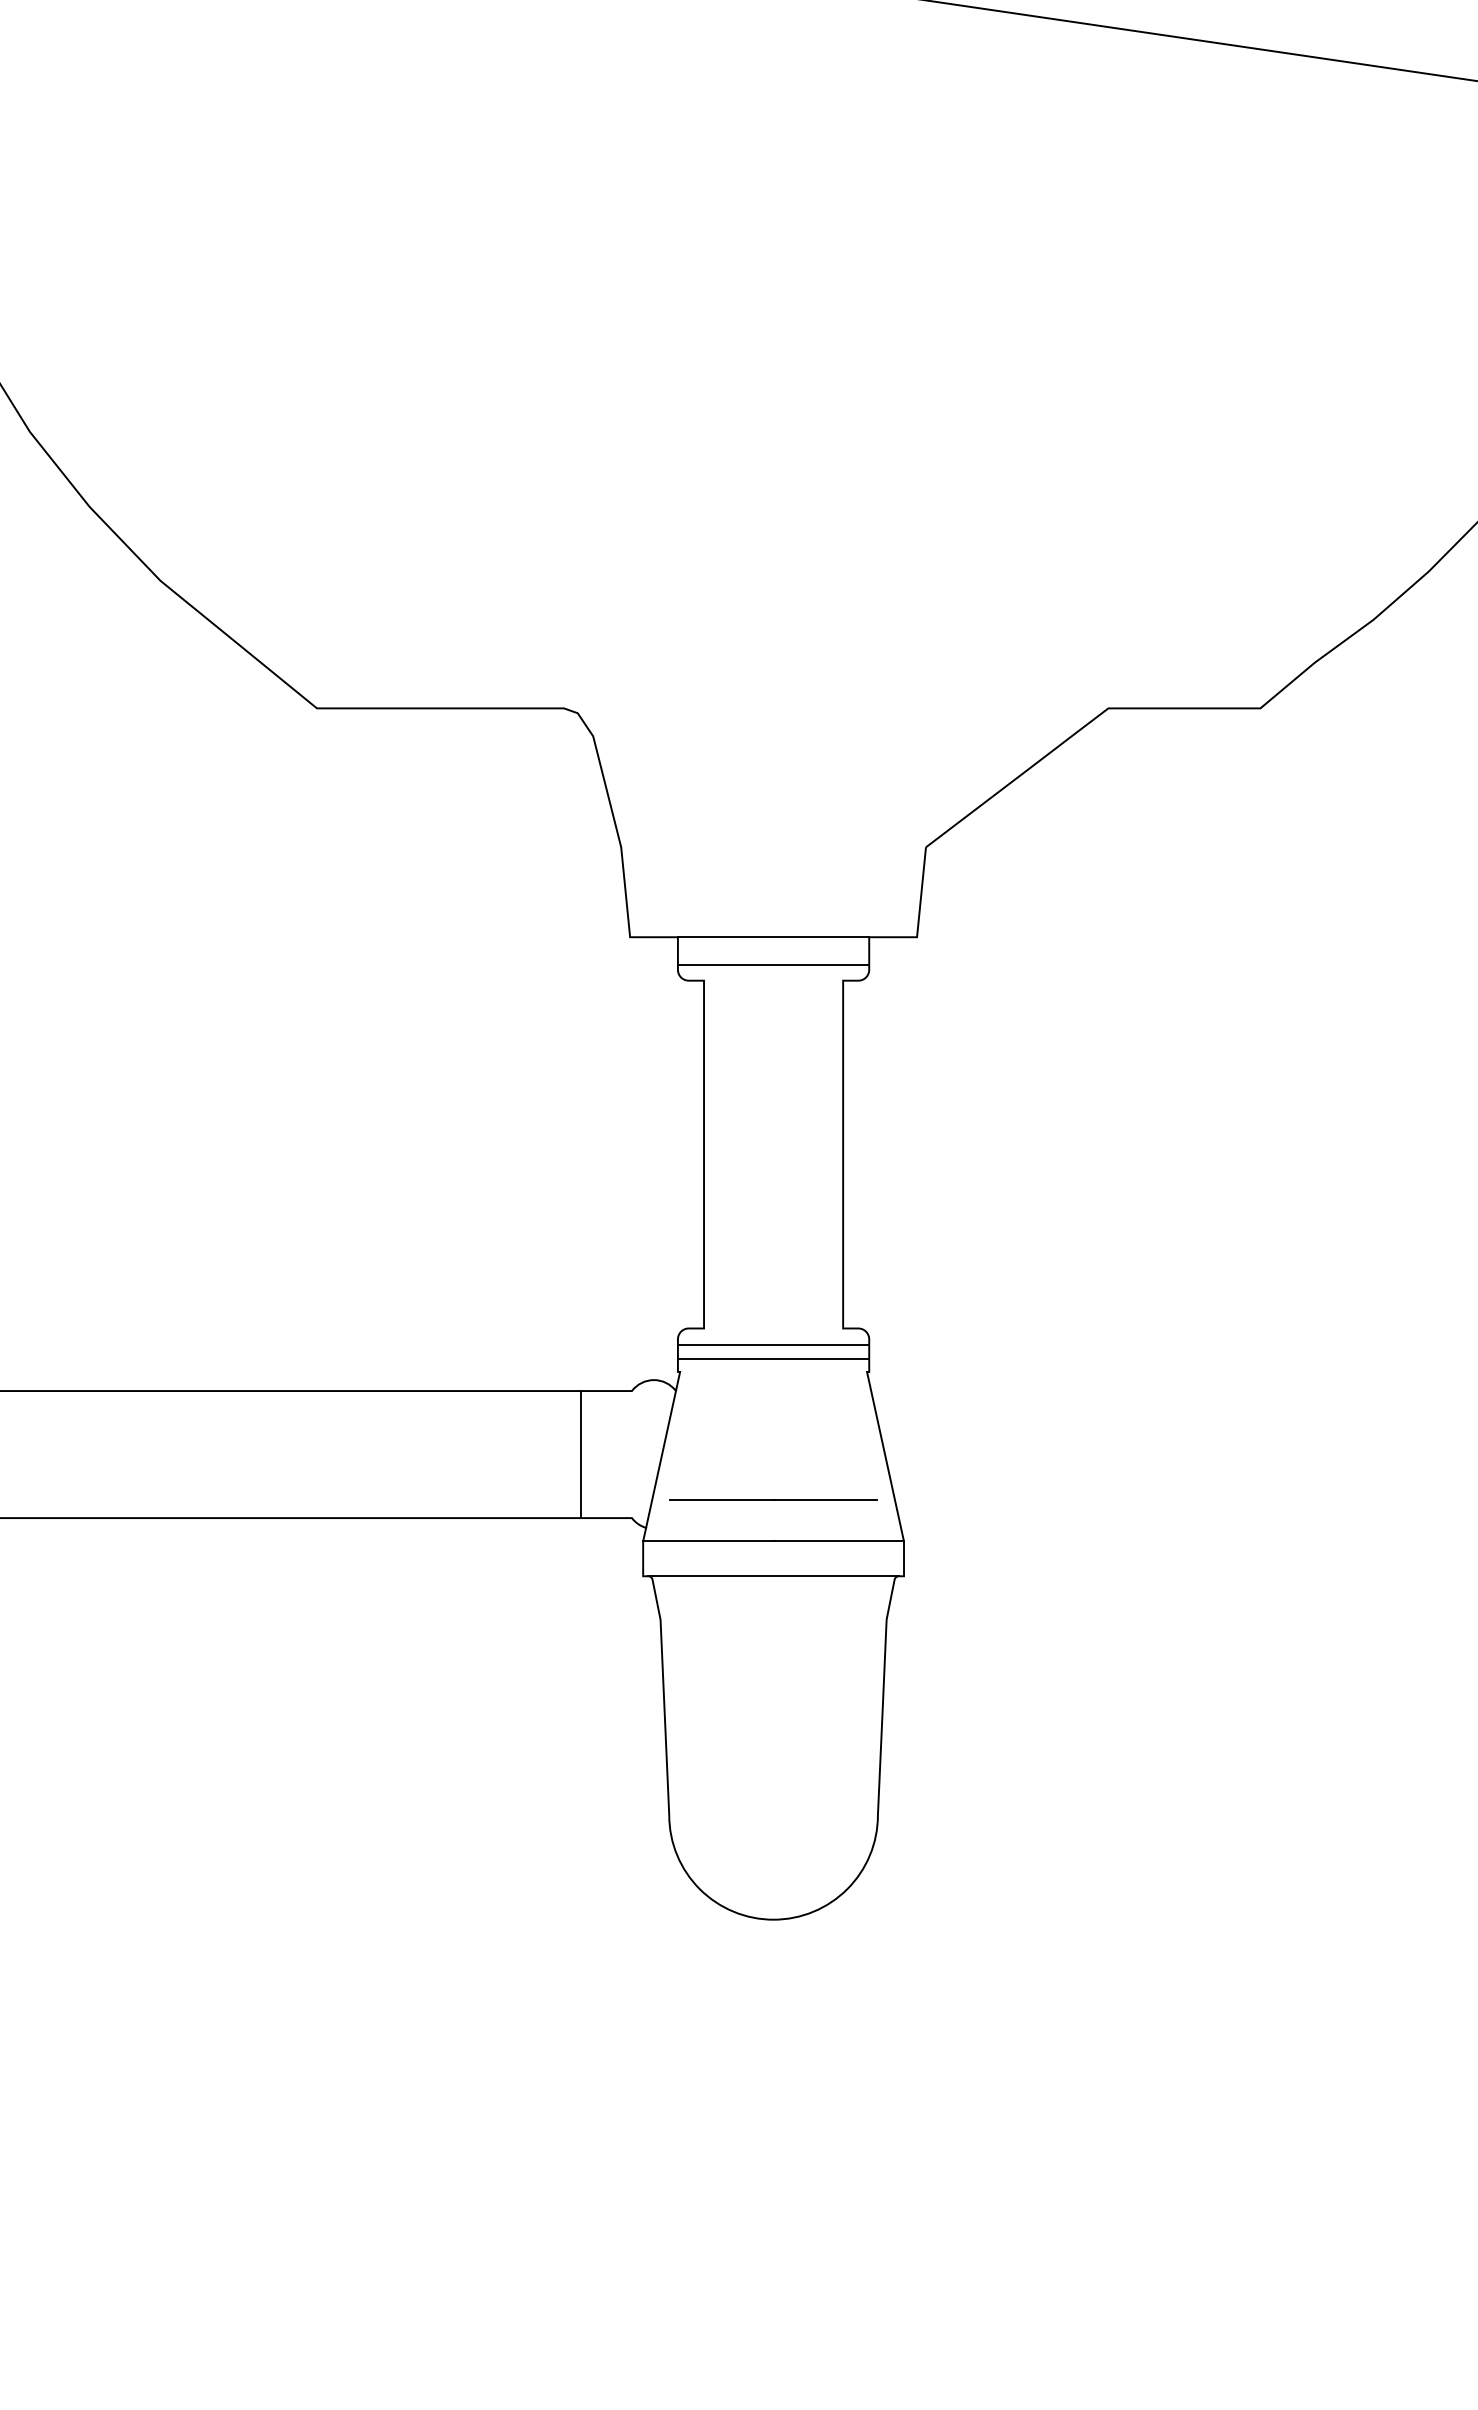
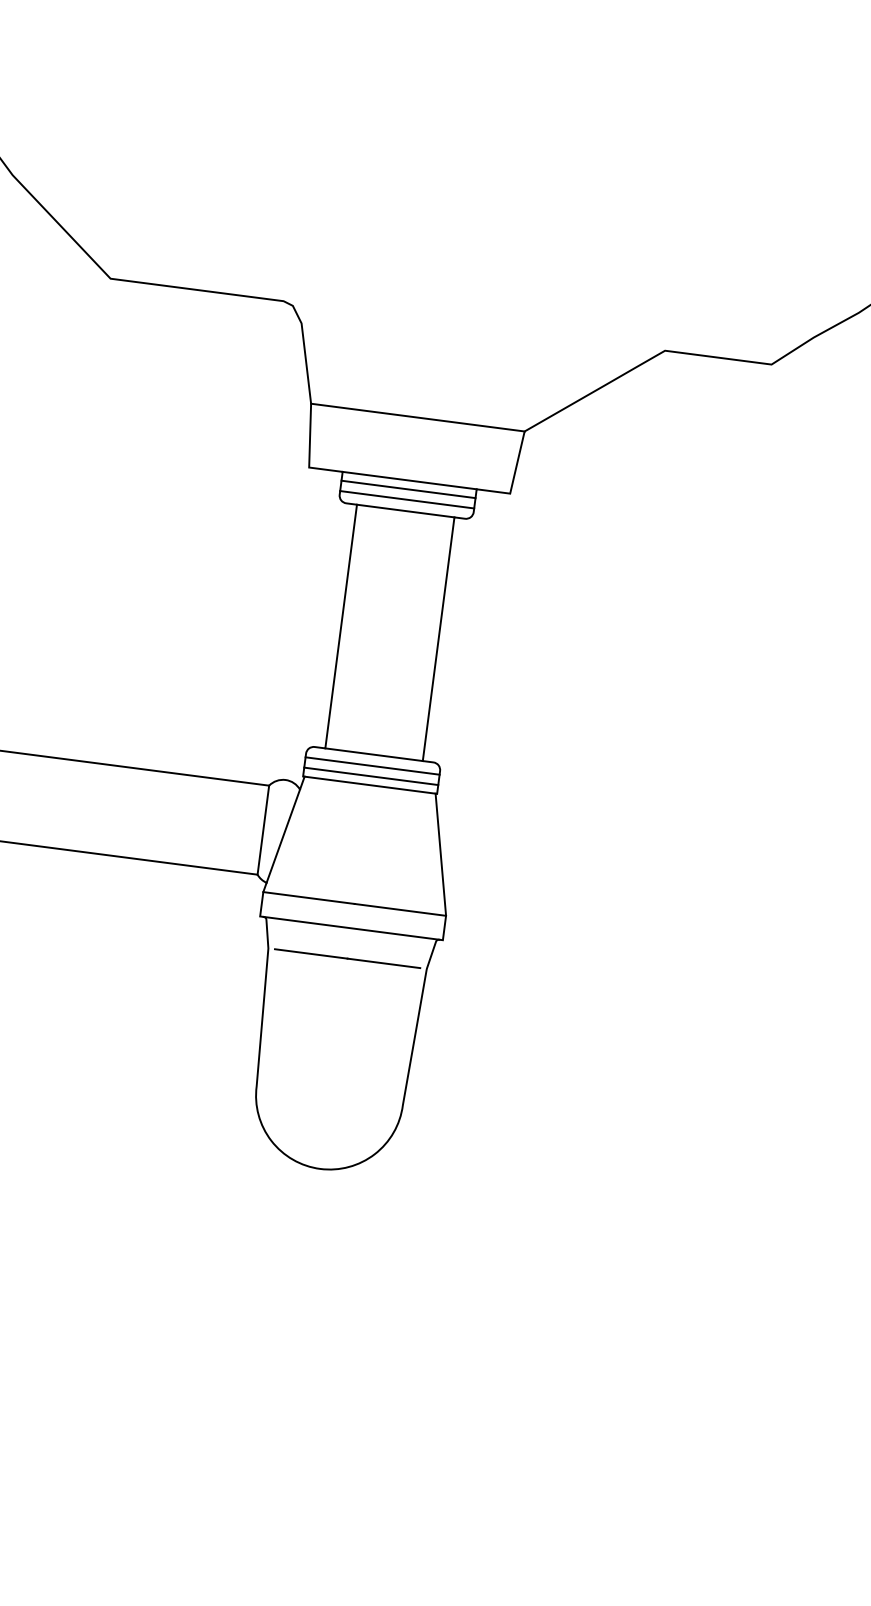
line: (773, 847) -> (417, 417), added
line: (773, 949) -> (408, 489), added
line: (773, 980) -> (405, 510), added
line: (773, 1328) -> (374, 754), added
line: (773, 1371) -> (370, 784), added
line: (580, 1454) -> (263, 830), moved
line: (773, 1499) -> (347, 958), moved

